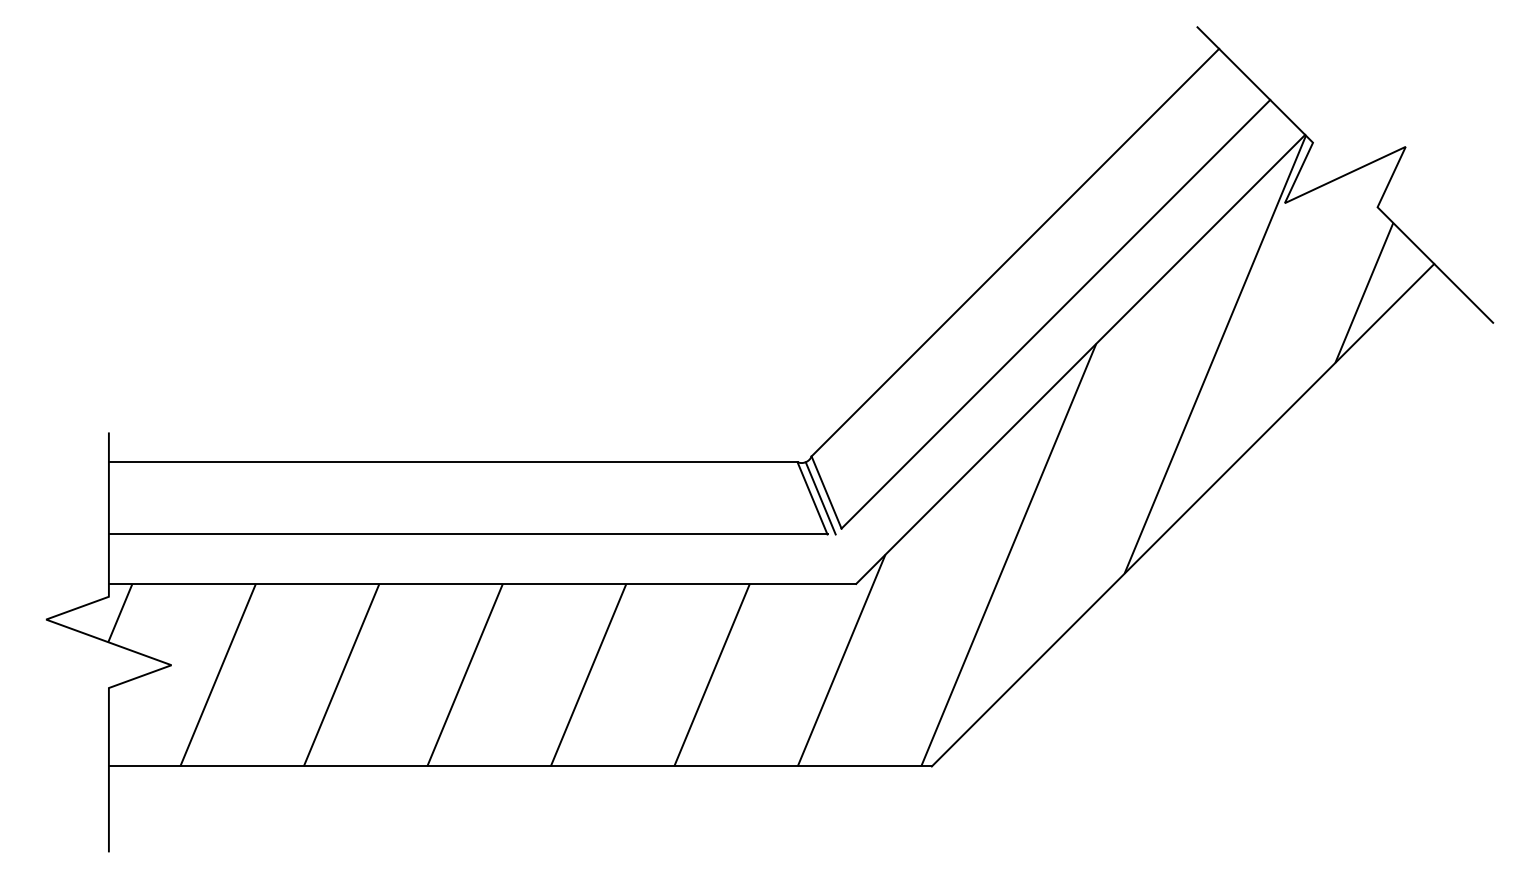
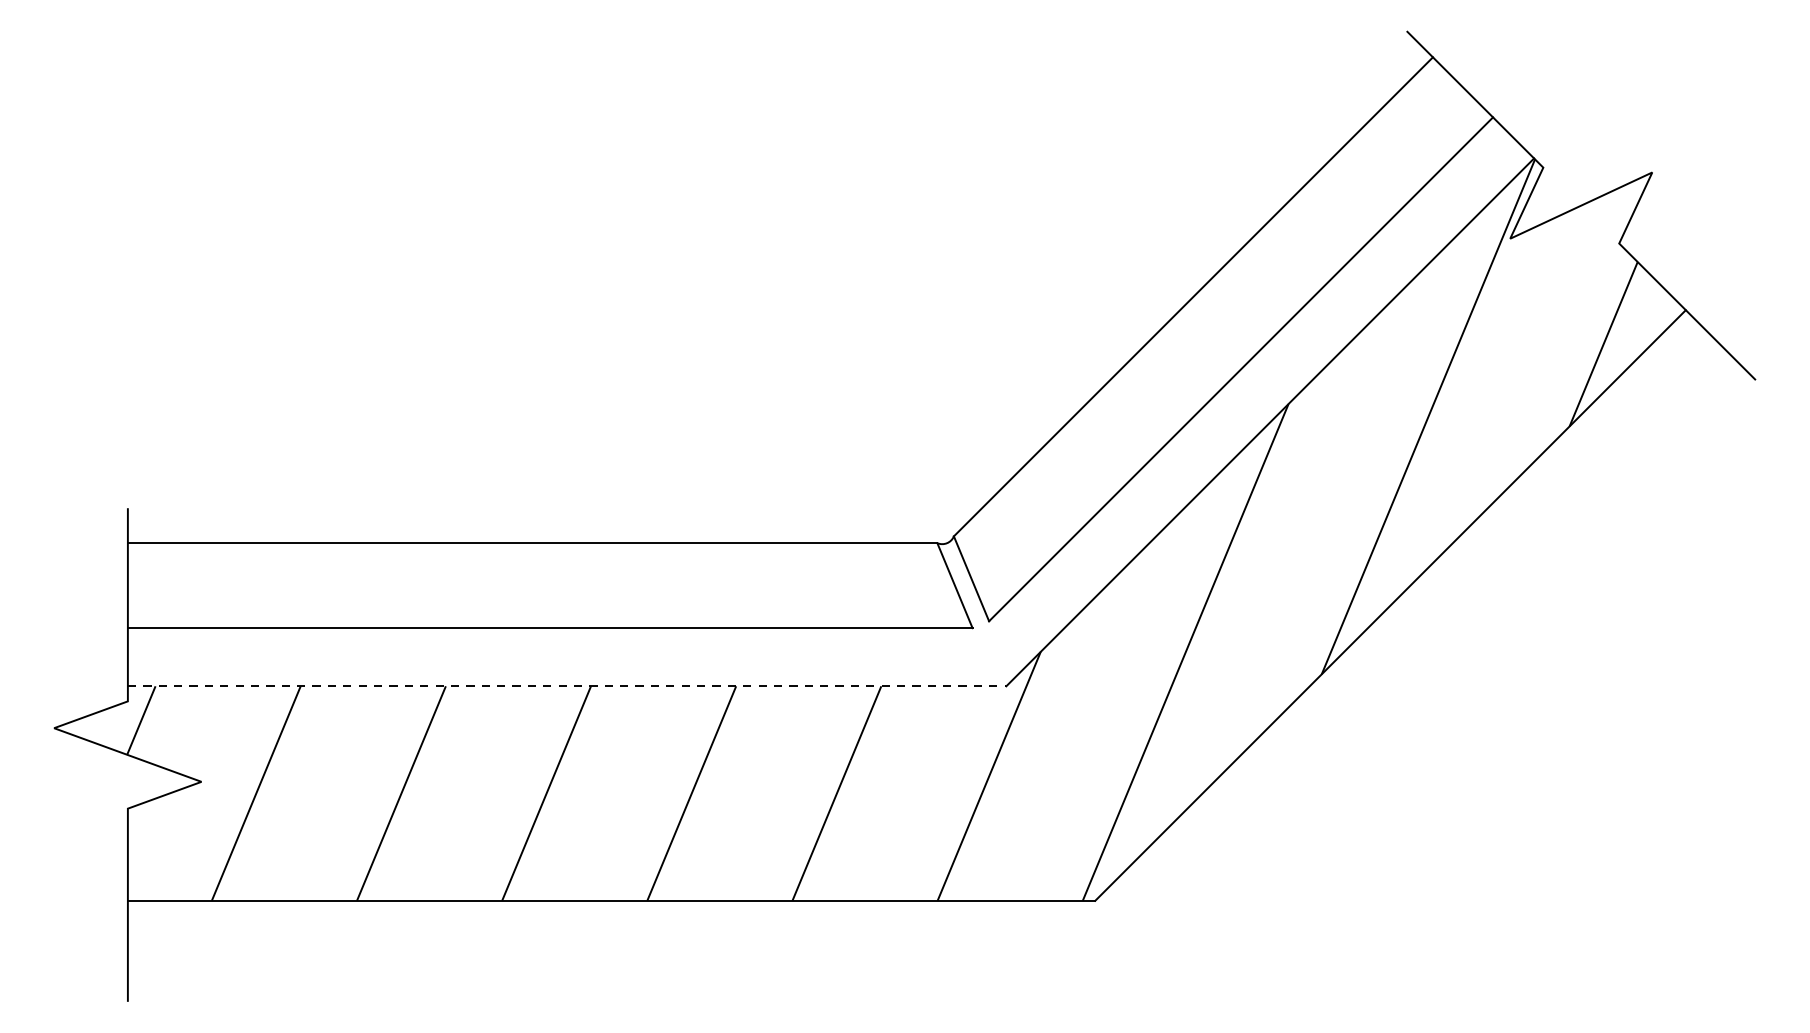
line: (820, 498) -> (964, 585), removed
line: (482, 583) -> (567, 685), solid -> dashed

